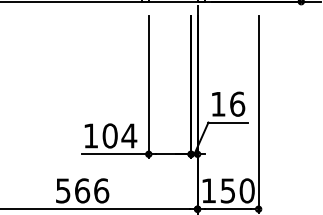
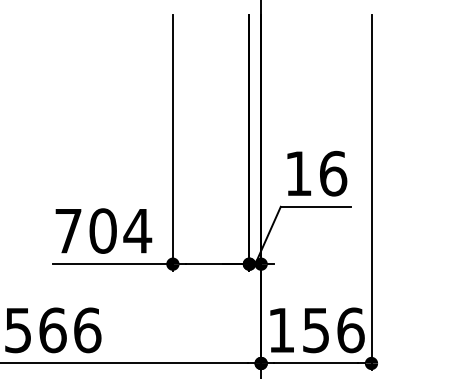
text: (91, 135) -> (69, 230), 104 -> 704
text: (246, 190) -> (349, 329), 150 -> 156

